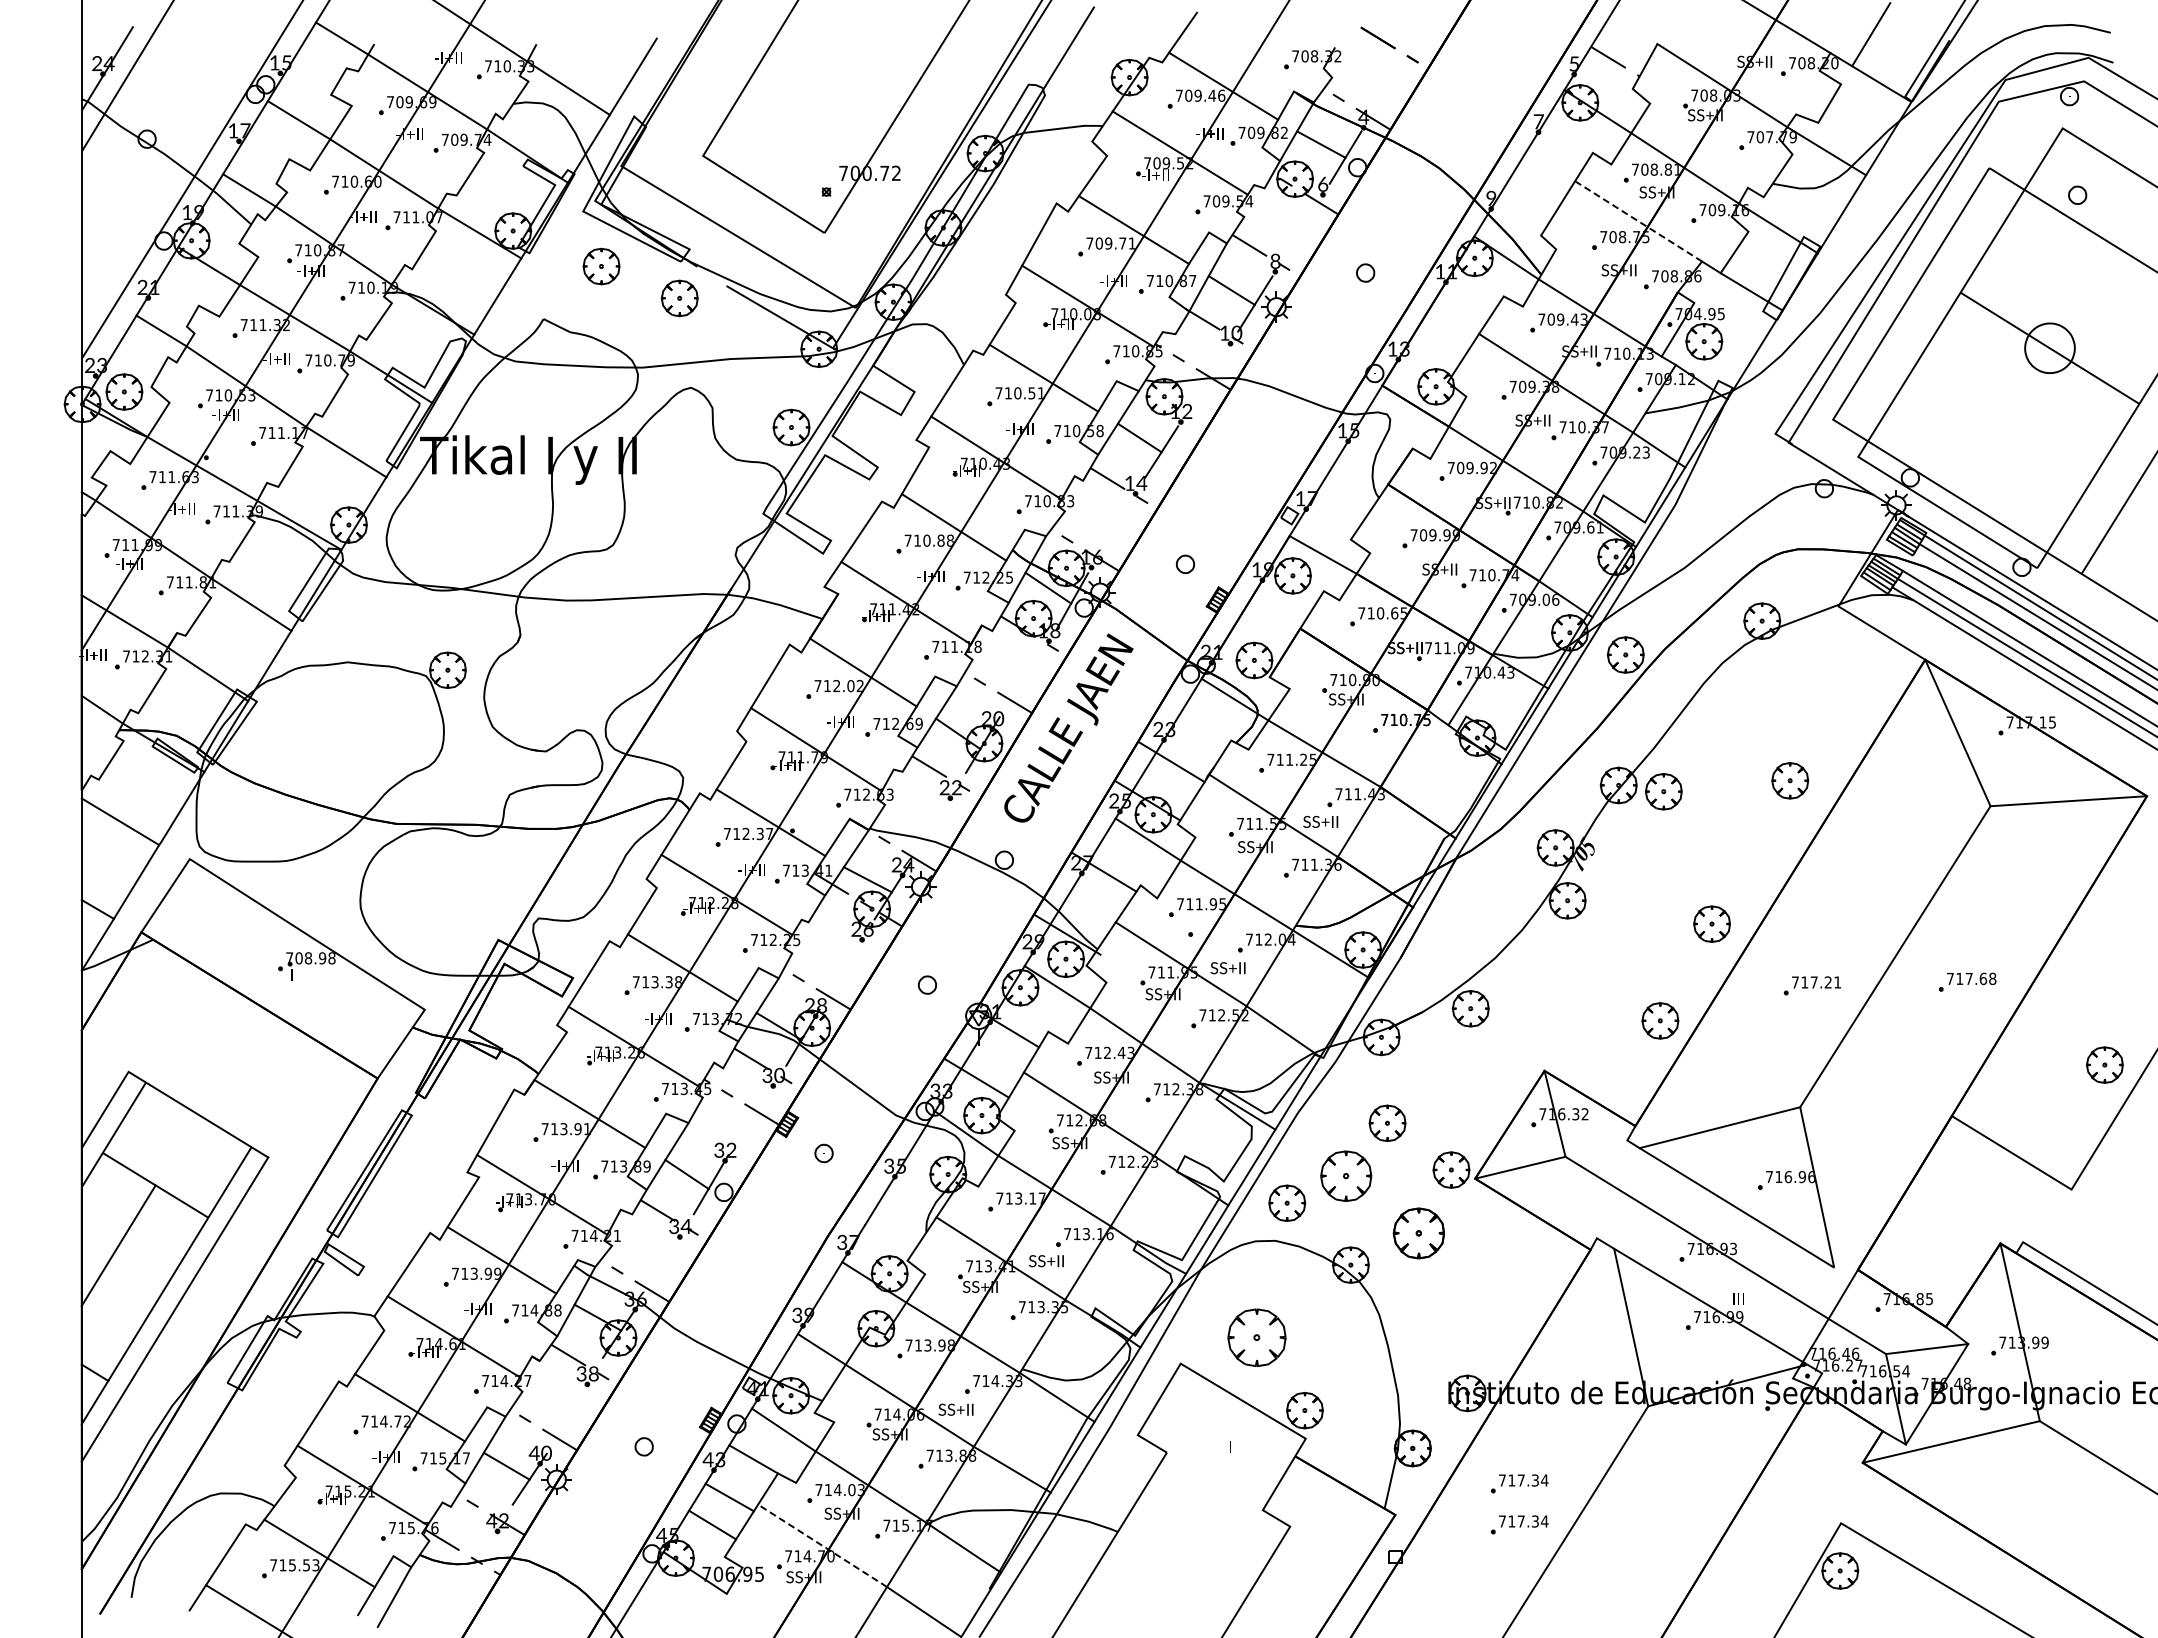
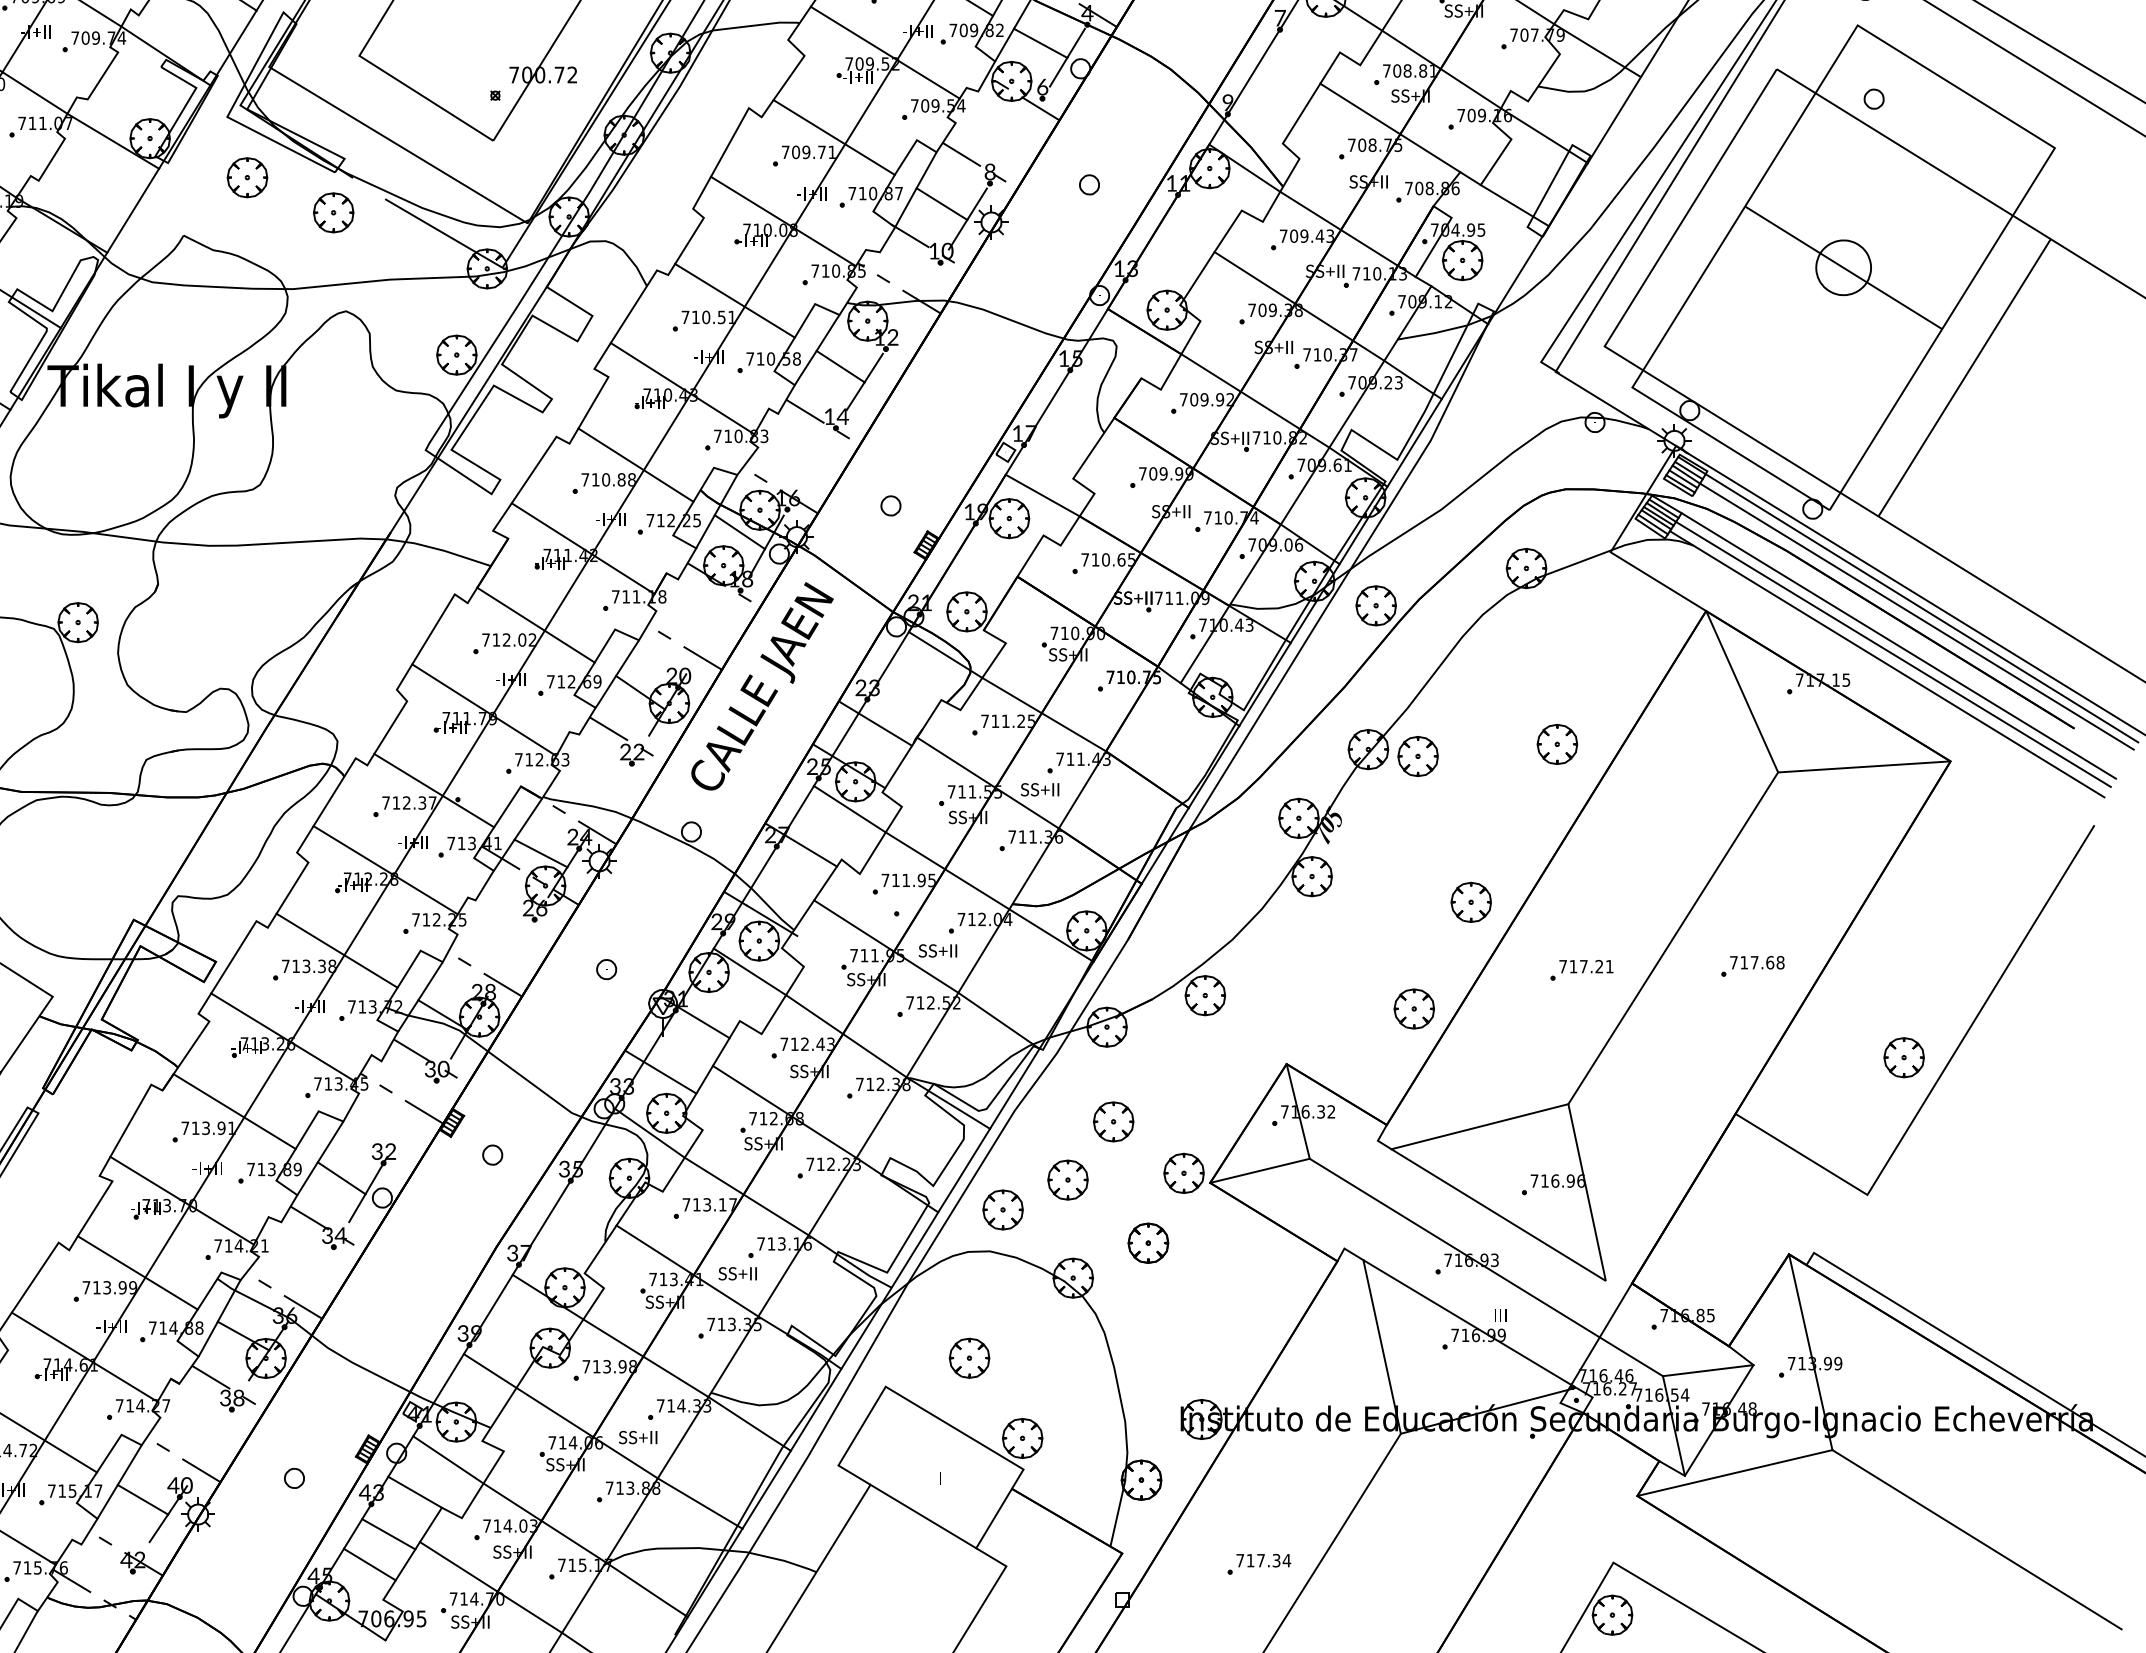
line: (1638, 221) -> (1390, 128), dashed -> solid
part: (1345, 1175) -> (1067, 1179), size x0.71
part: (1419, 1233) -> (1148, 1243), size x0.71
part: (1256, 1337) -> (969, 1357), size x0.62
line: (1214, 1481) -> (922, 1516), added
part: (1519, 1483) -> (1259, 1518), removed
line: (822, 1545) -> (490, 1587), dashed -> solid

